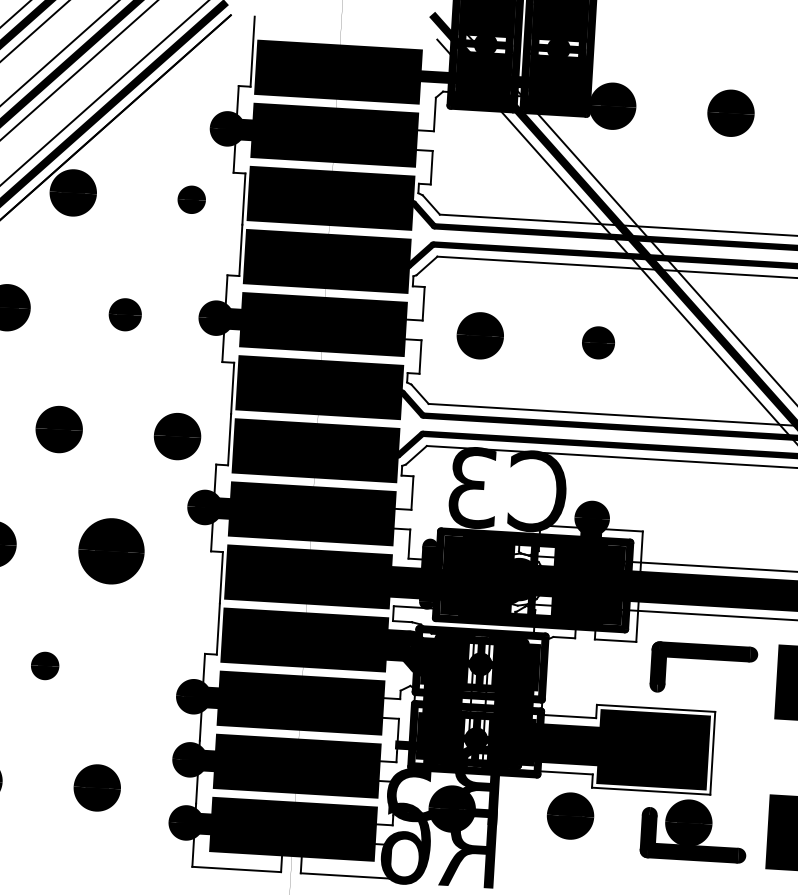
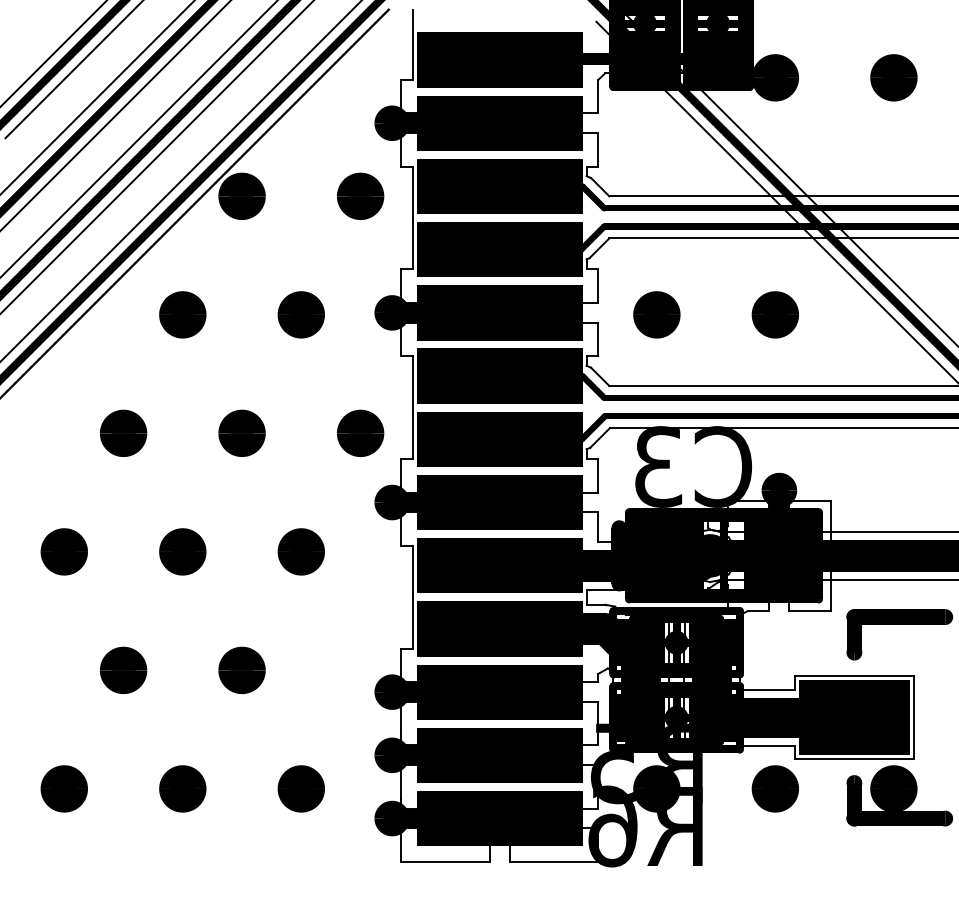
part: (191, 199) -> (360, 195), size x1.67
part: (124, 314) -> (300, 314), size x1.43
part: (597, 342) -> (774, 314), size x1.43
part: (110, 550) -> (300, 551), size x0.71
part: (44, 665) -> (241, 669), size x1.67

